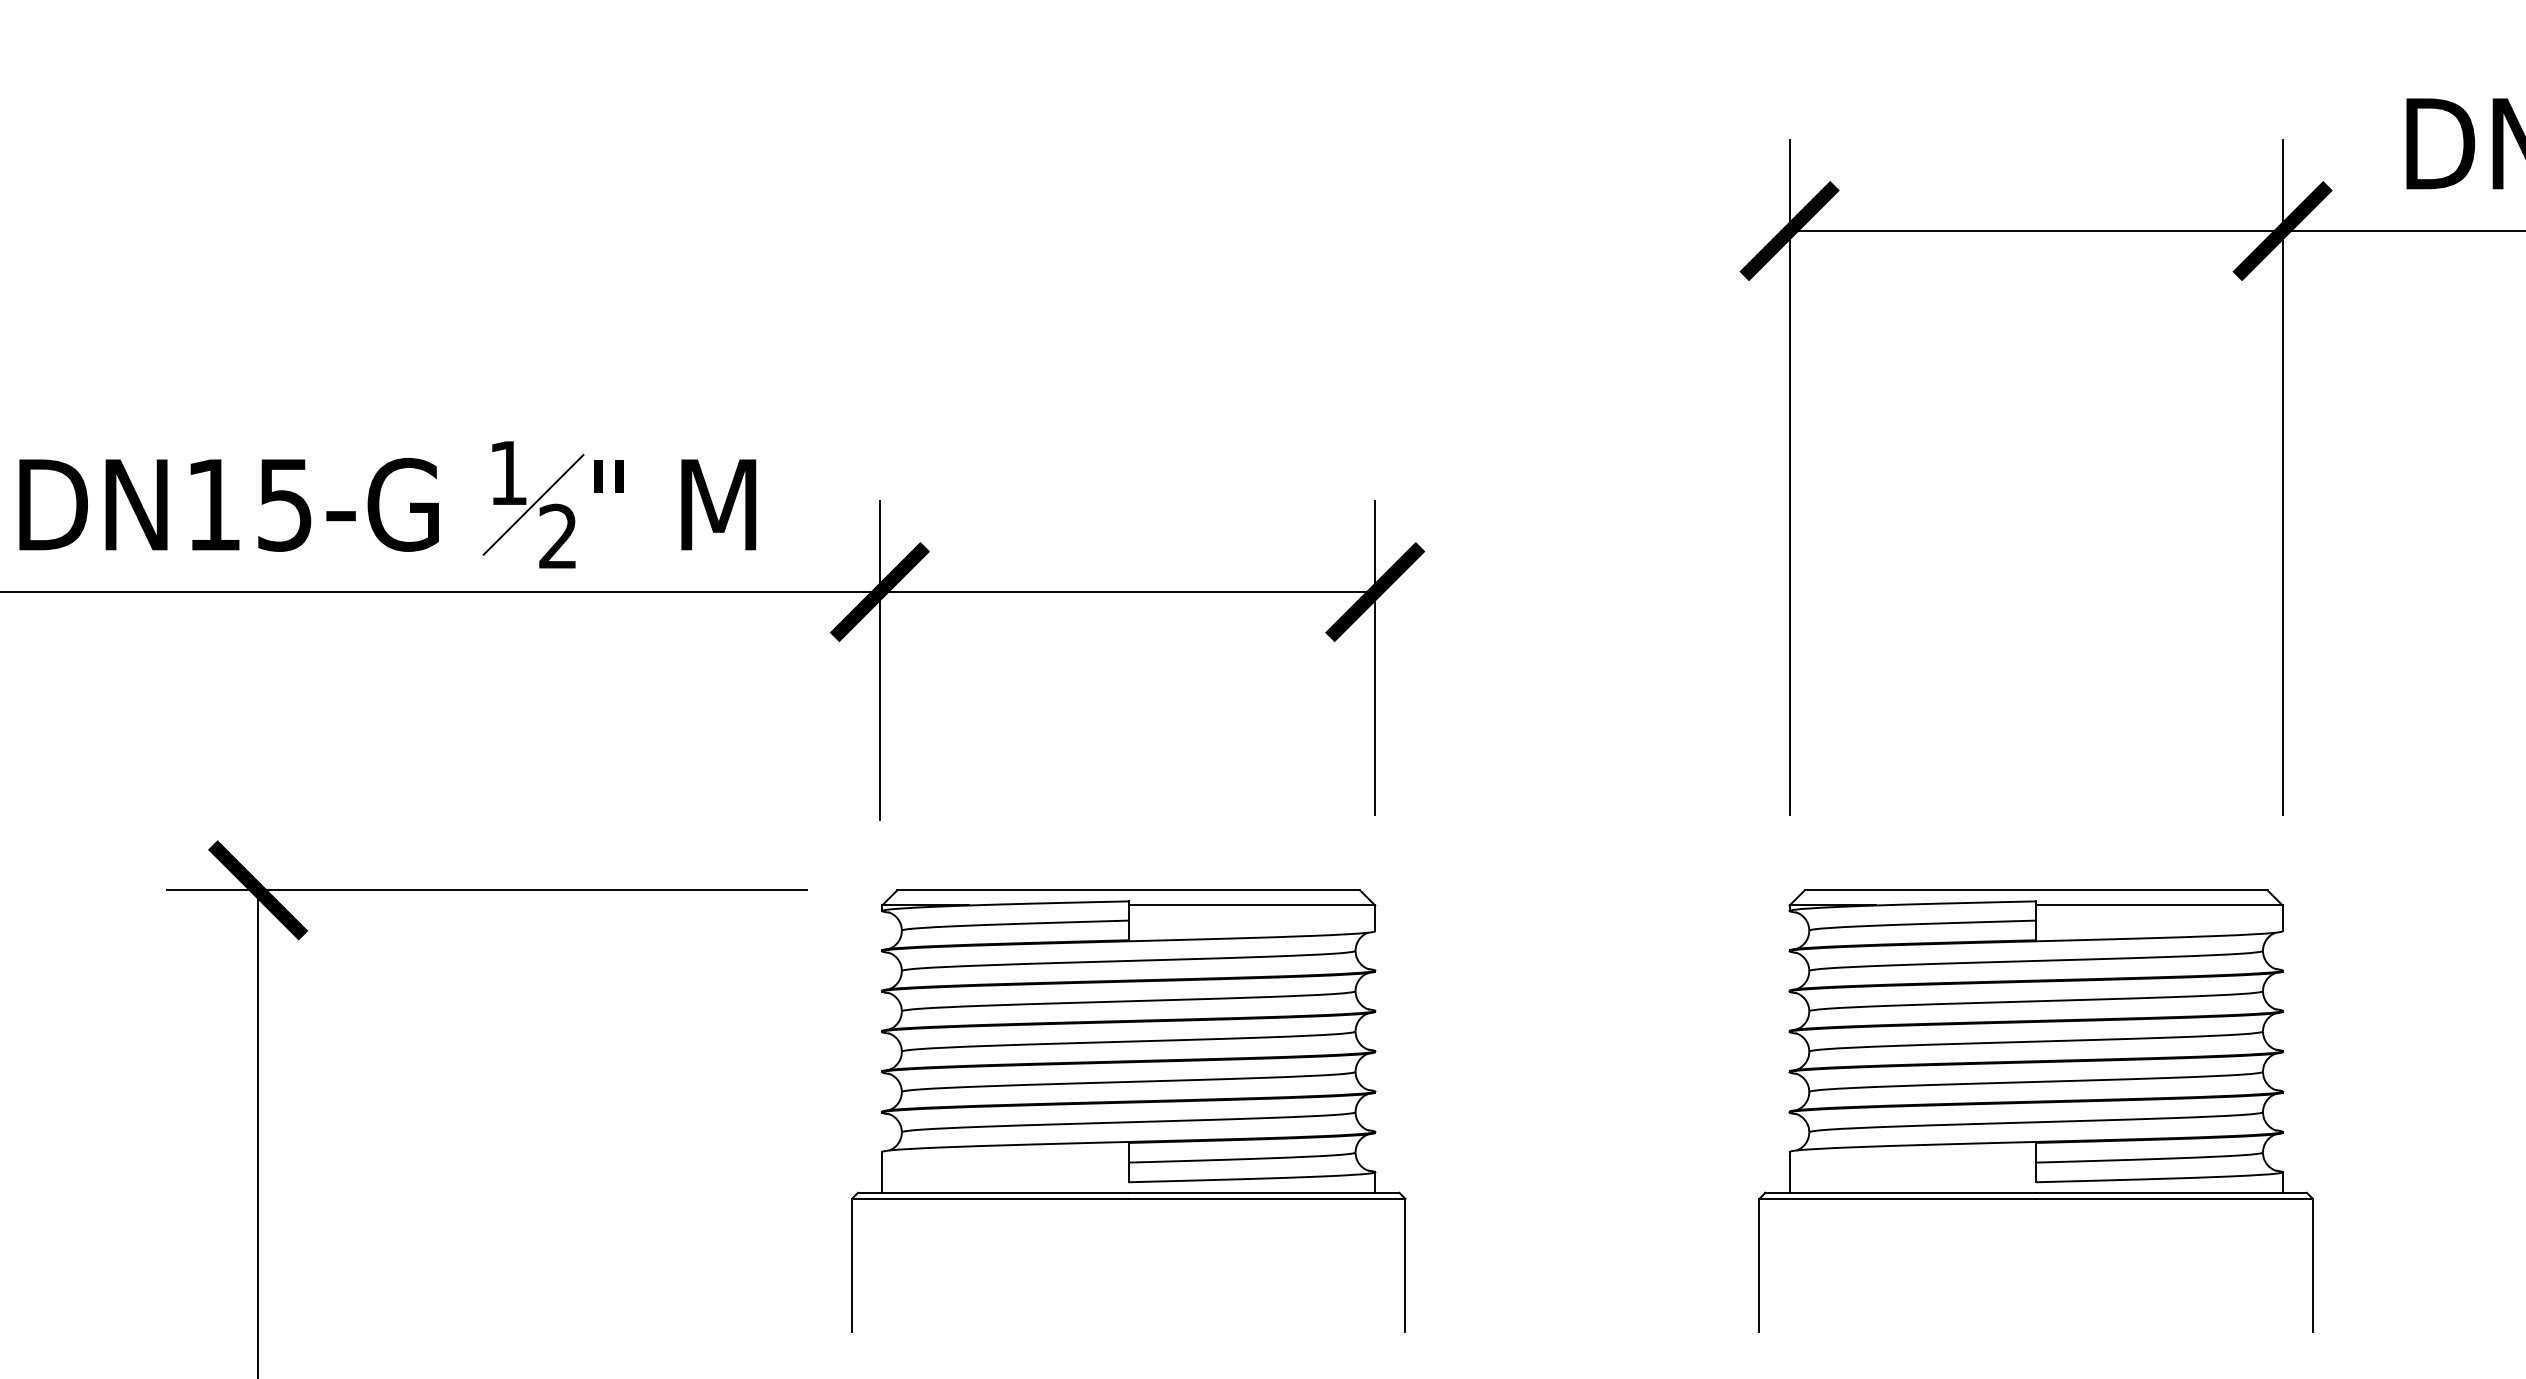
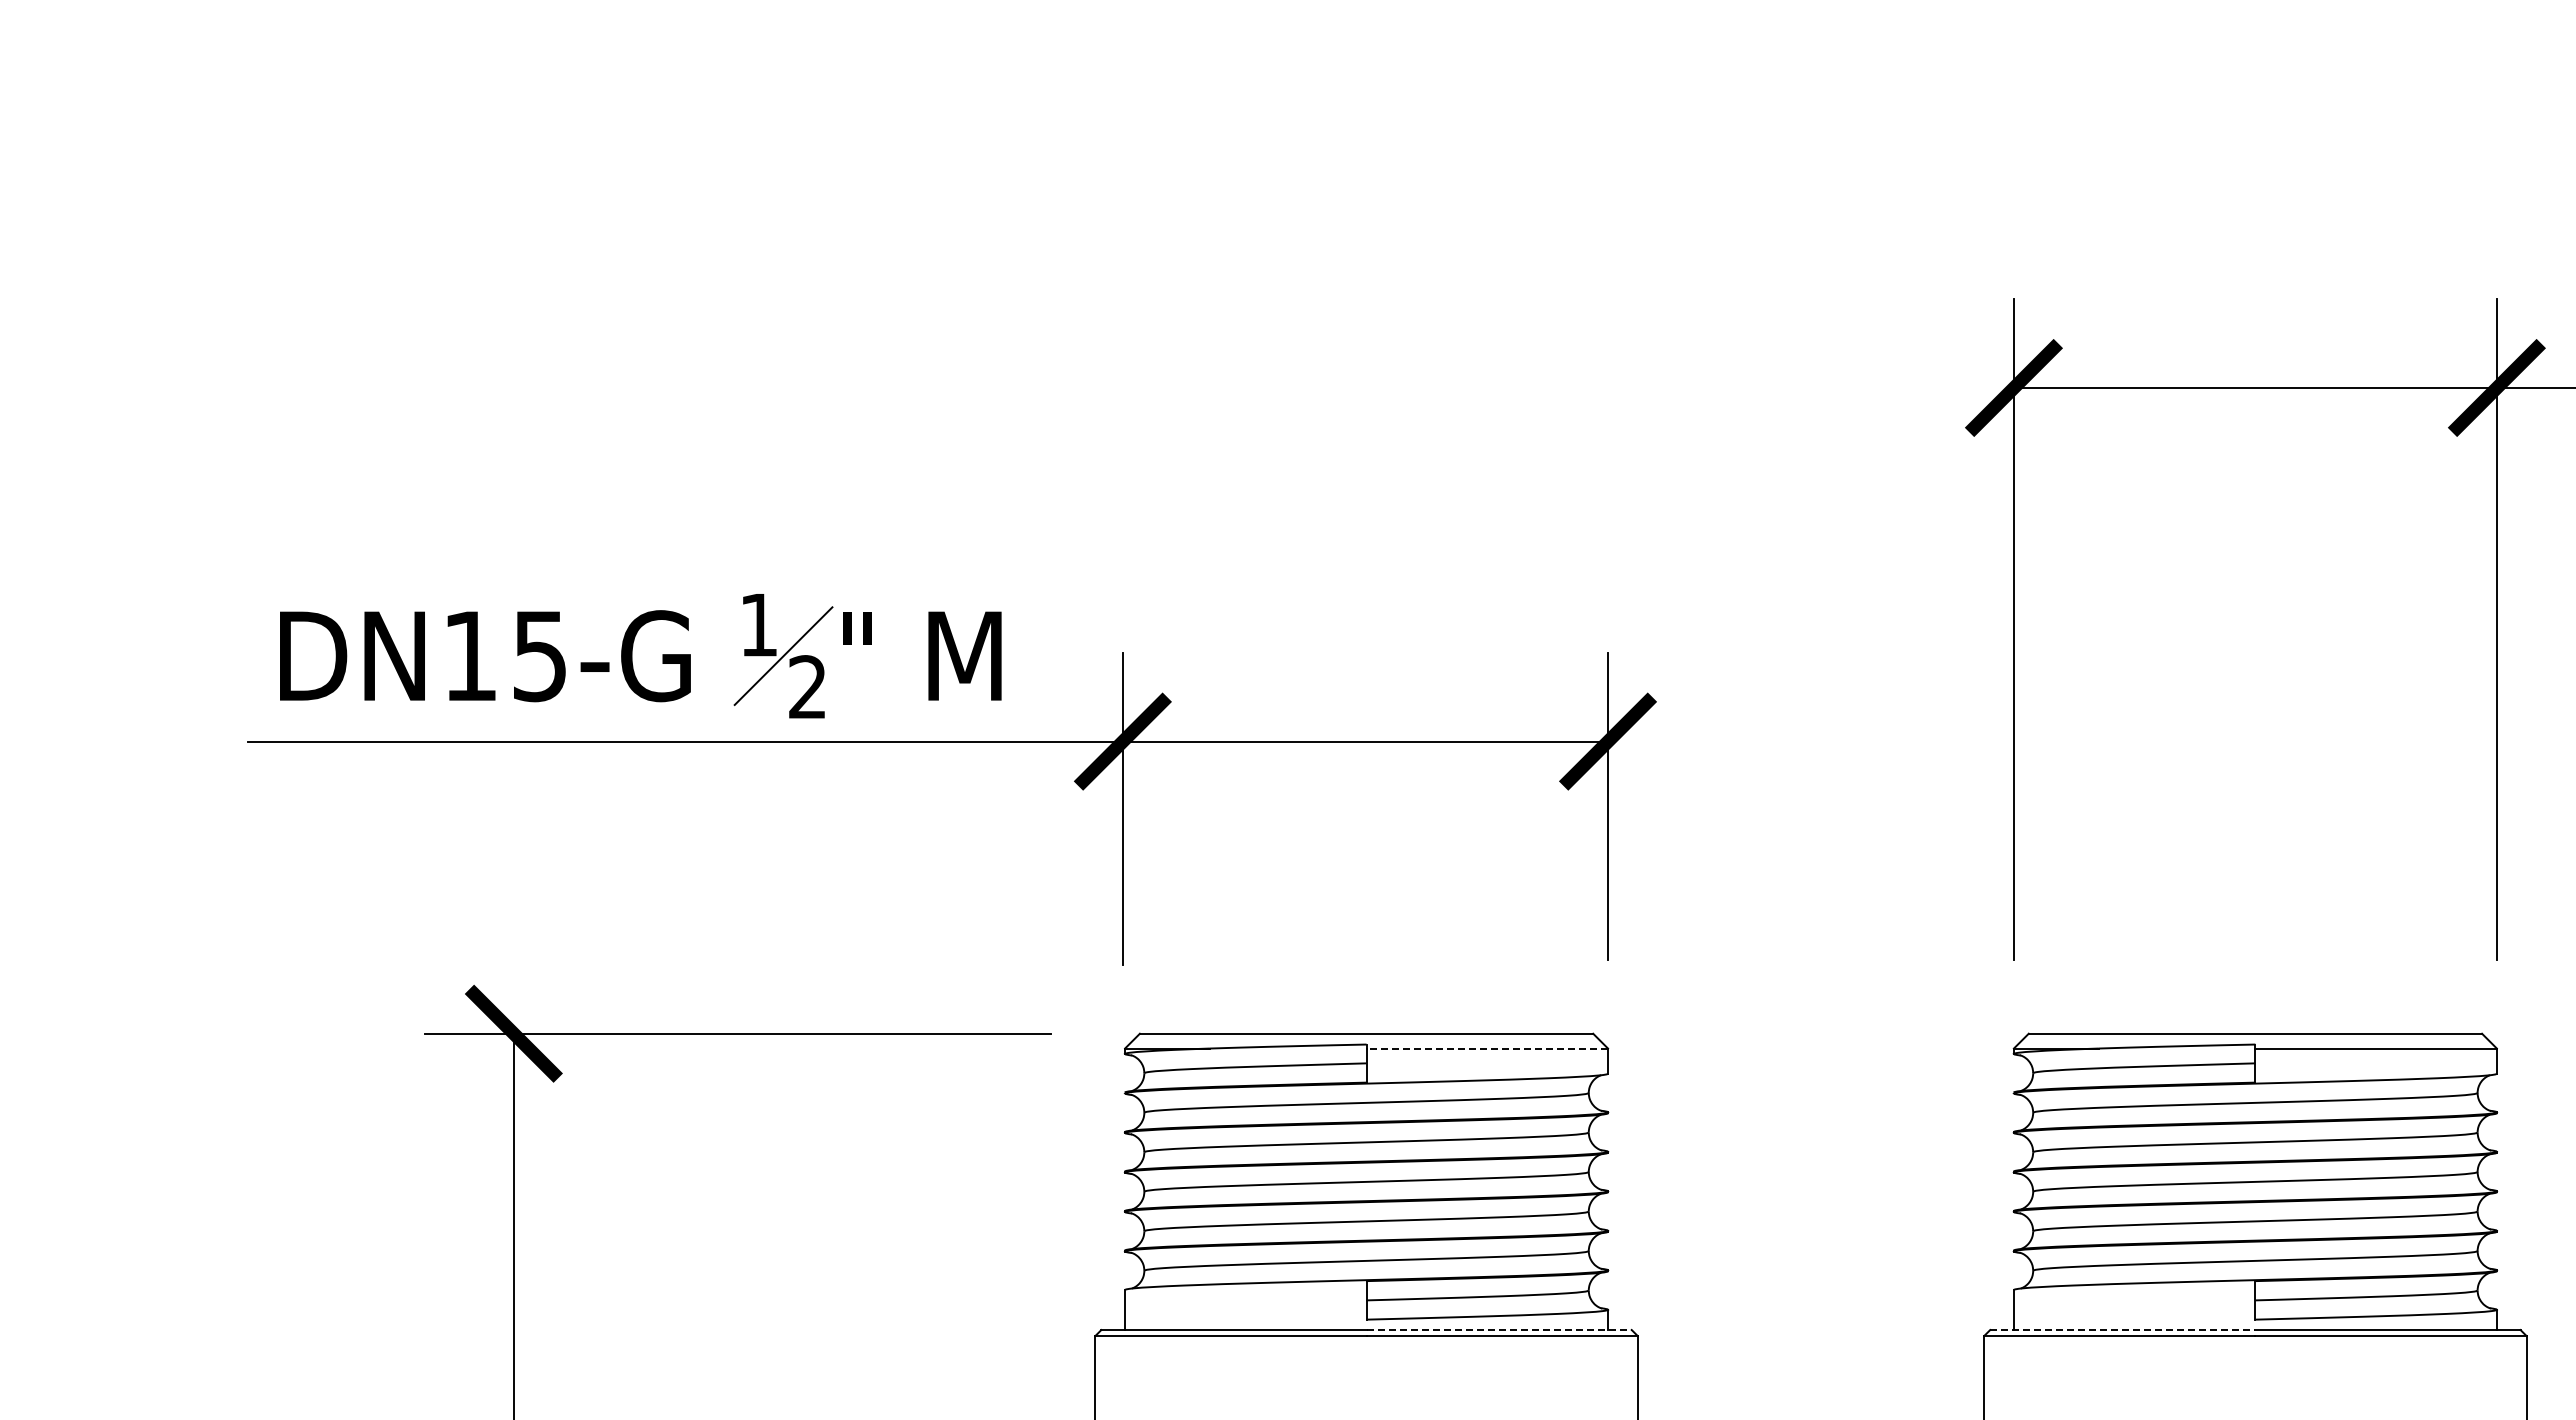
line: (1252, 905) -> (1487, 1048), solid -> dashed
line: (1264, 1193) -> (1499, 1330), solid -> dashed
line: (1900, 1193) -> (2122, 1330), solid -> dashed

